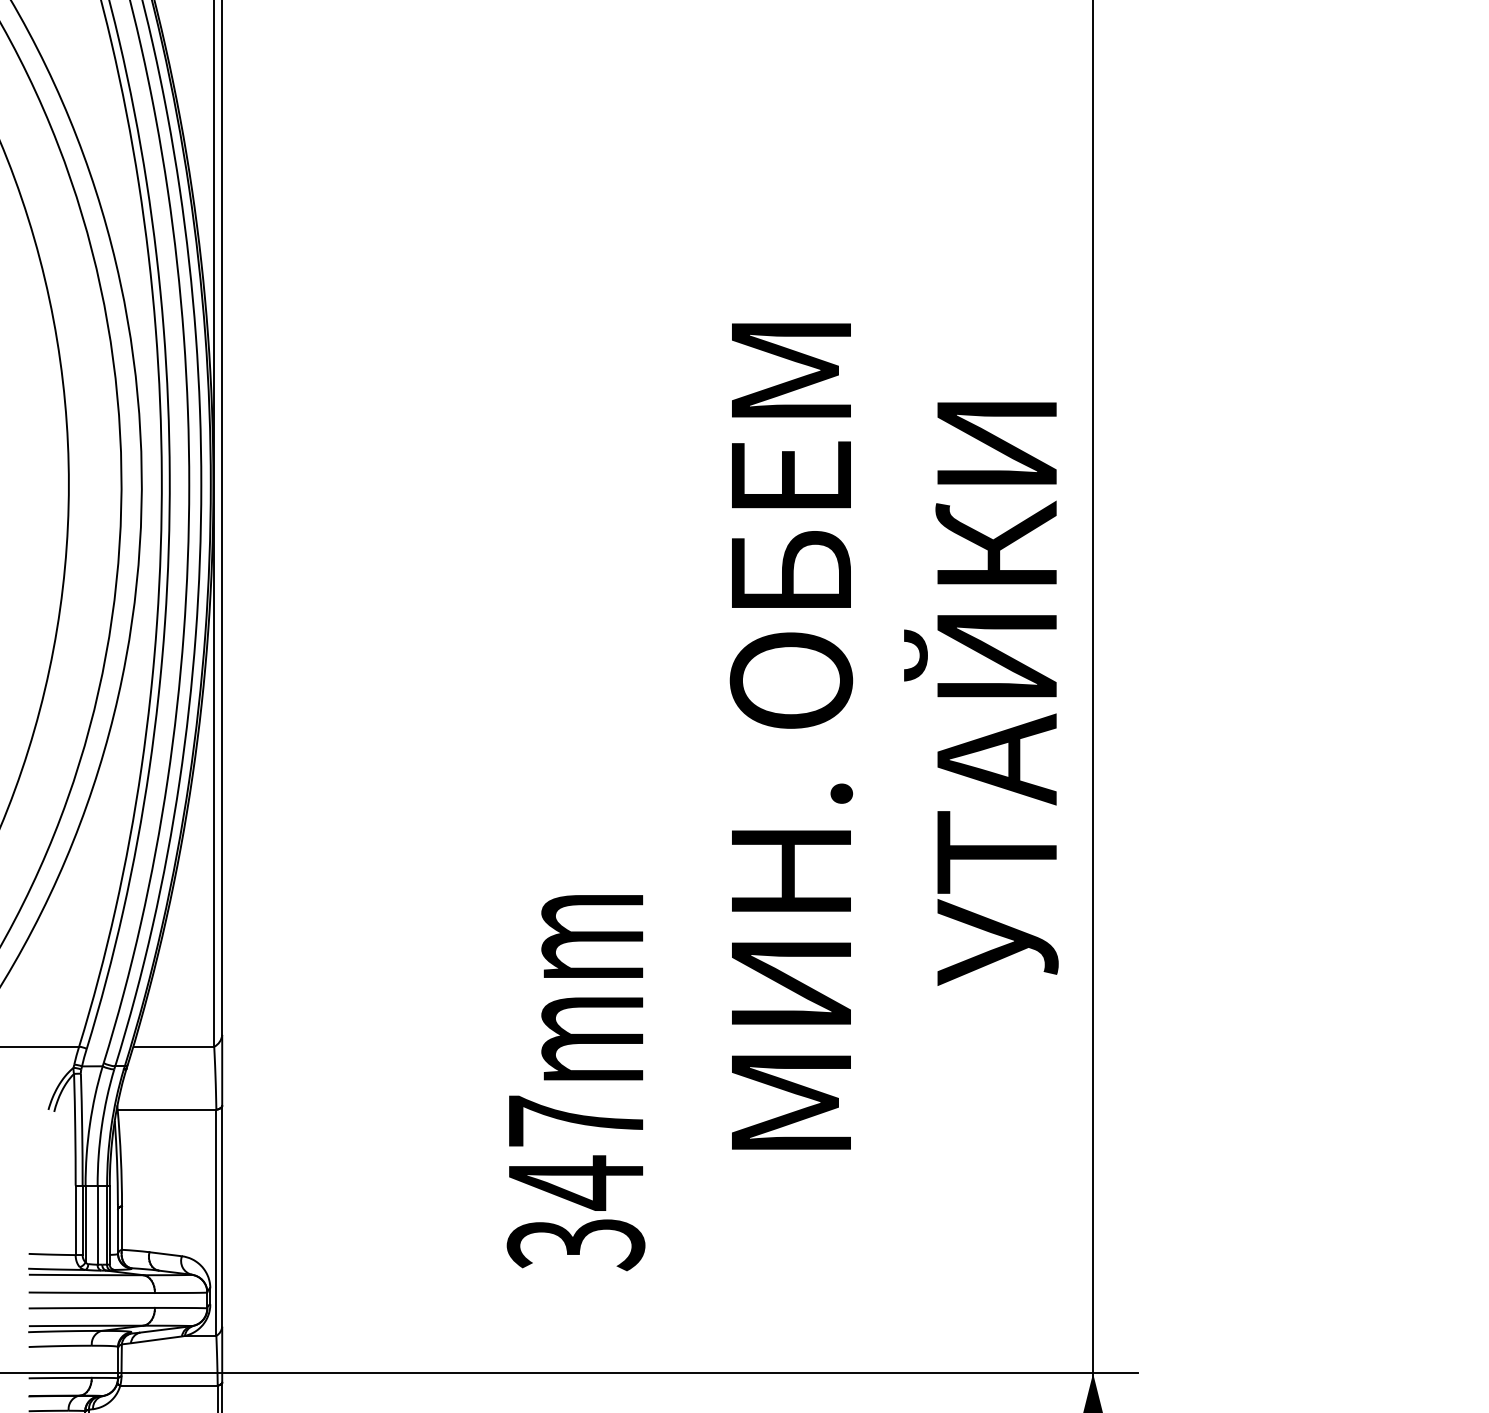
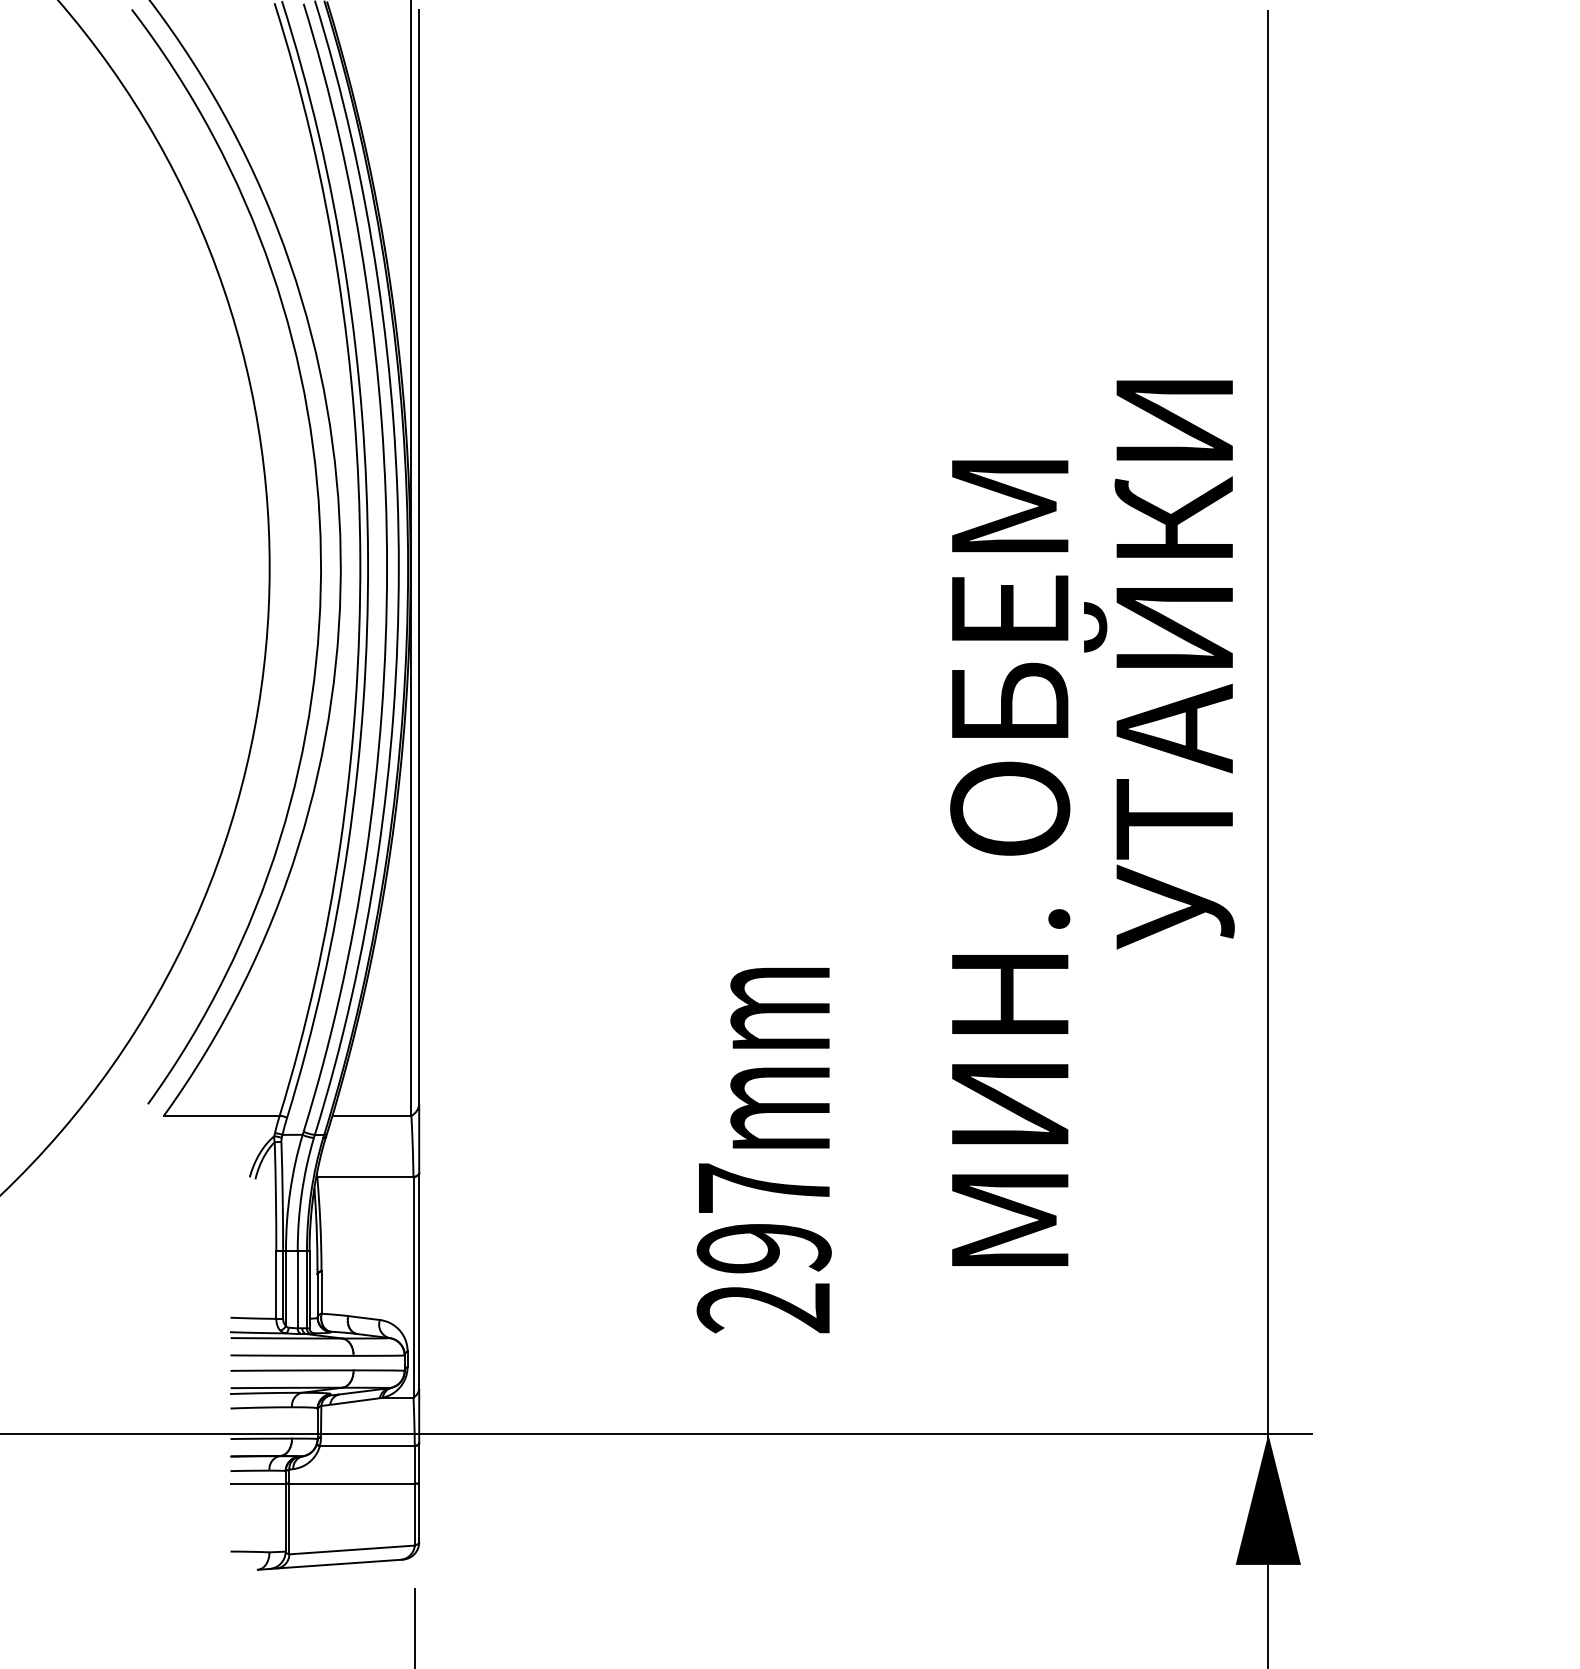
text: (981, 693) -> (1159, 664), moved
text: (791, 735) -> (1010, 862), moved
text: (575, 1212) -> (763, 1277), 347mm -> 297mm

